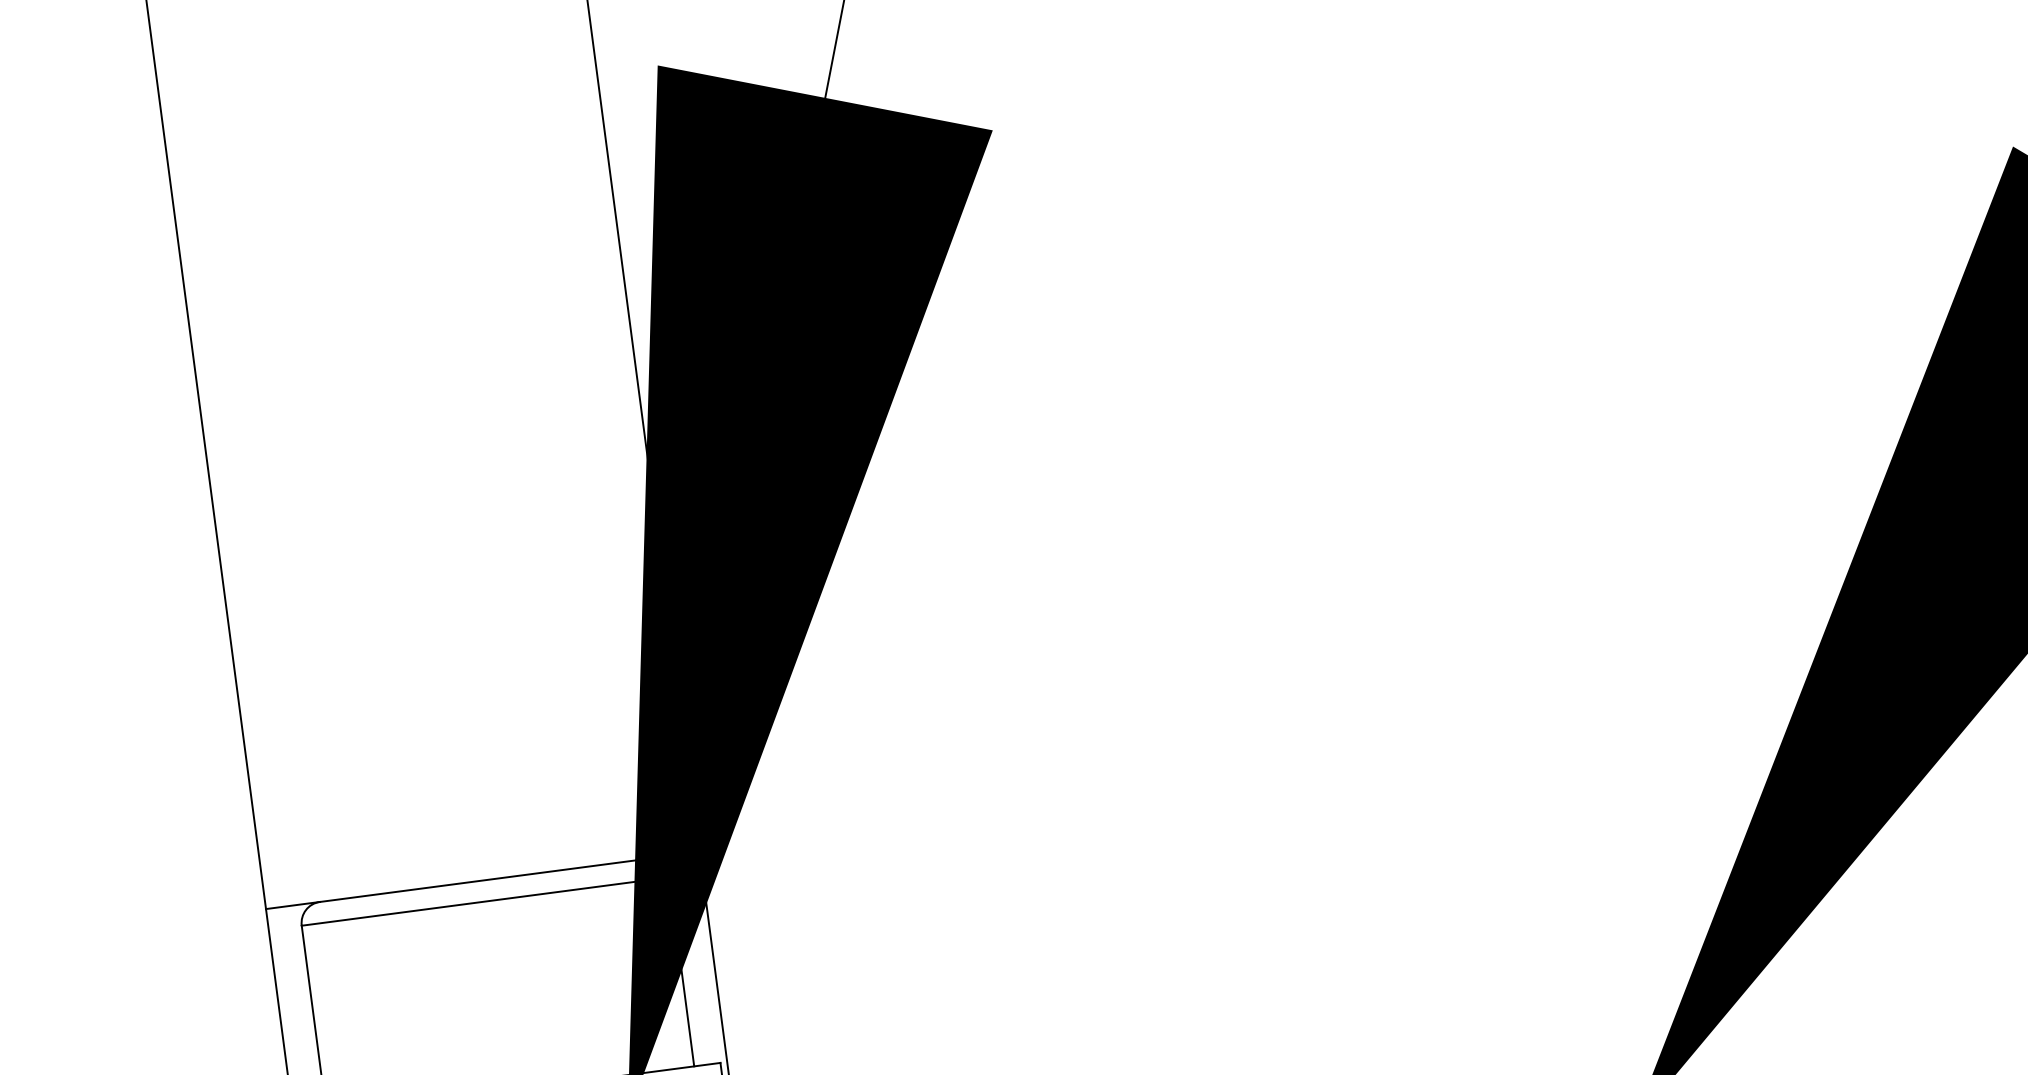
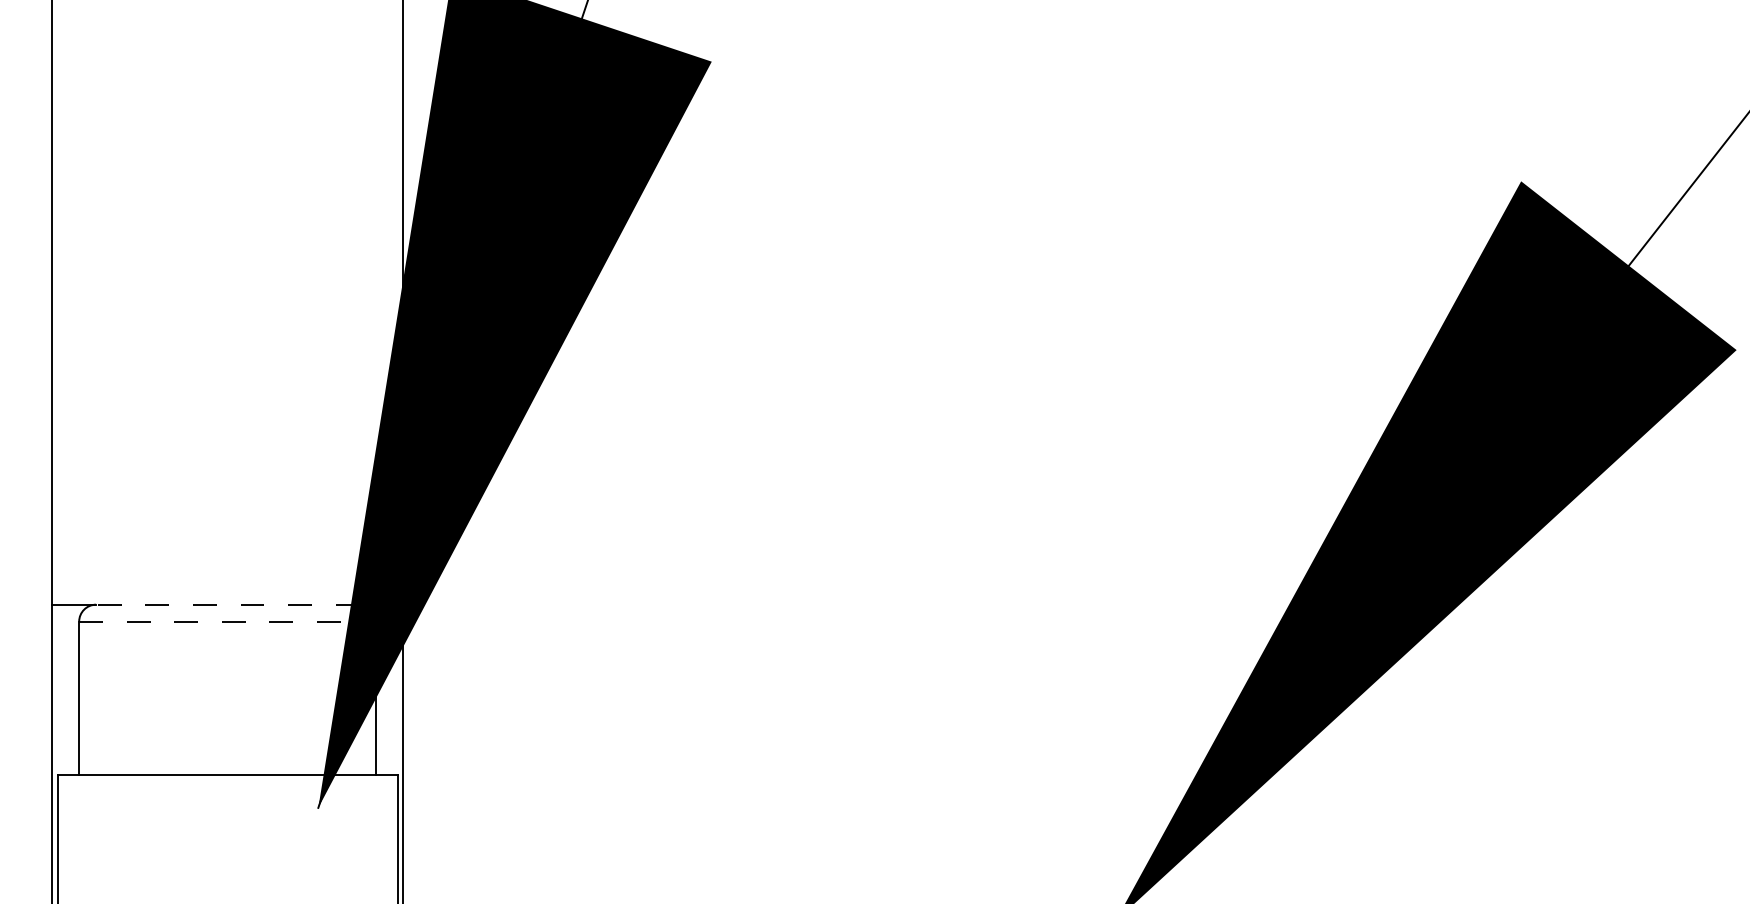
line: (482, 880) -> (227, 604), solid -> dashed
line: (485, 901) -> (227, 621), solid -> dashed

